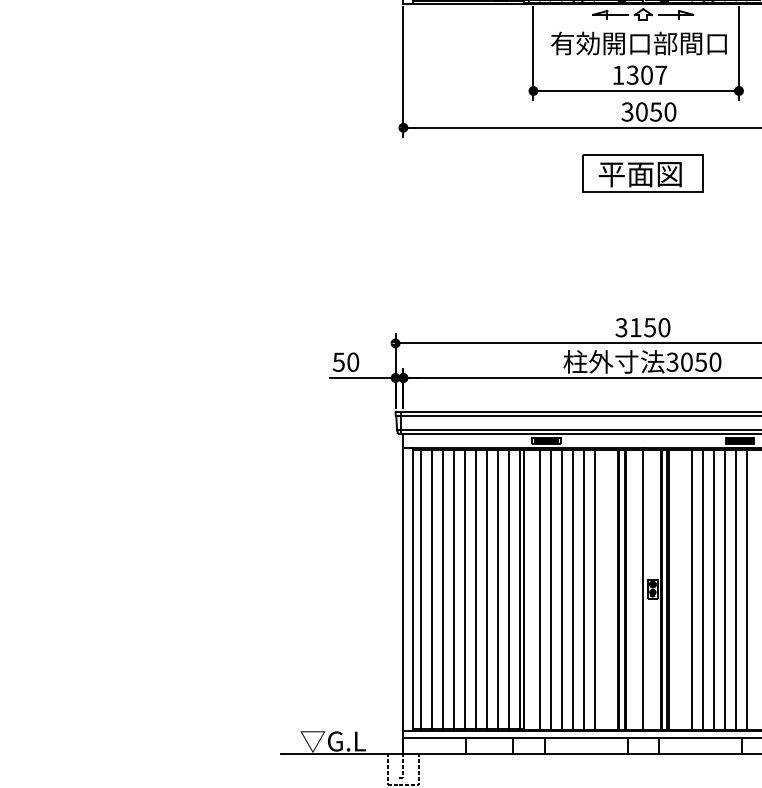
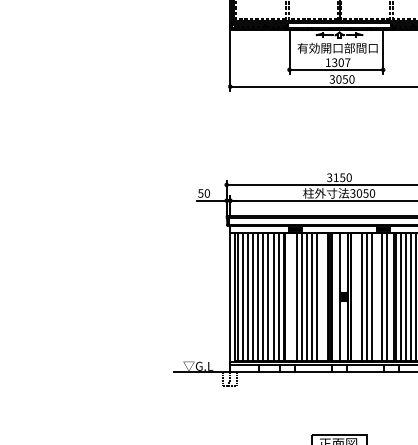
part: (643, 173) -> (339, 107), removed
line: (540, 590) -> (292, 297), removed
line: (724, 590) -> (376, 297), removed

